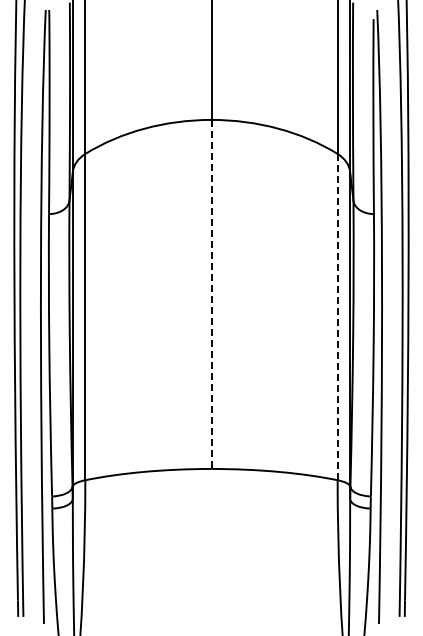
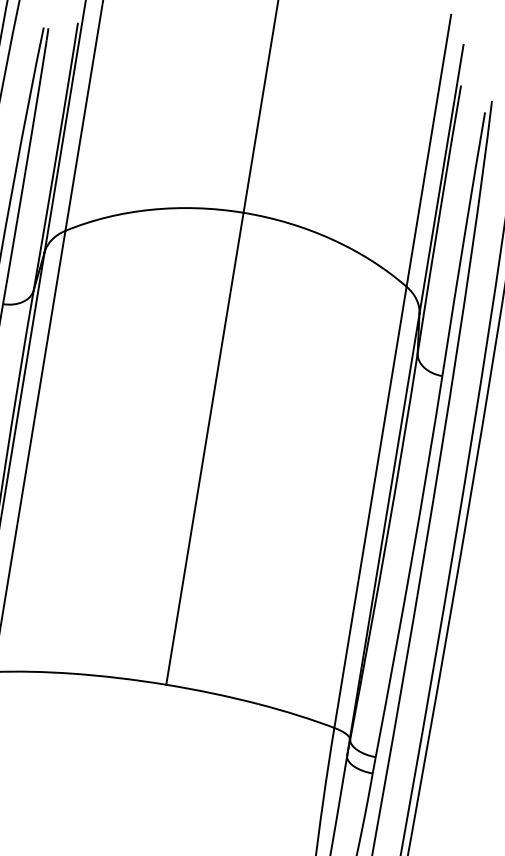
line: (211, 294) -> (204, 448), dashed -> solid
line: (337, 317) -> (370, 507), dashed -> solid

